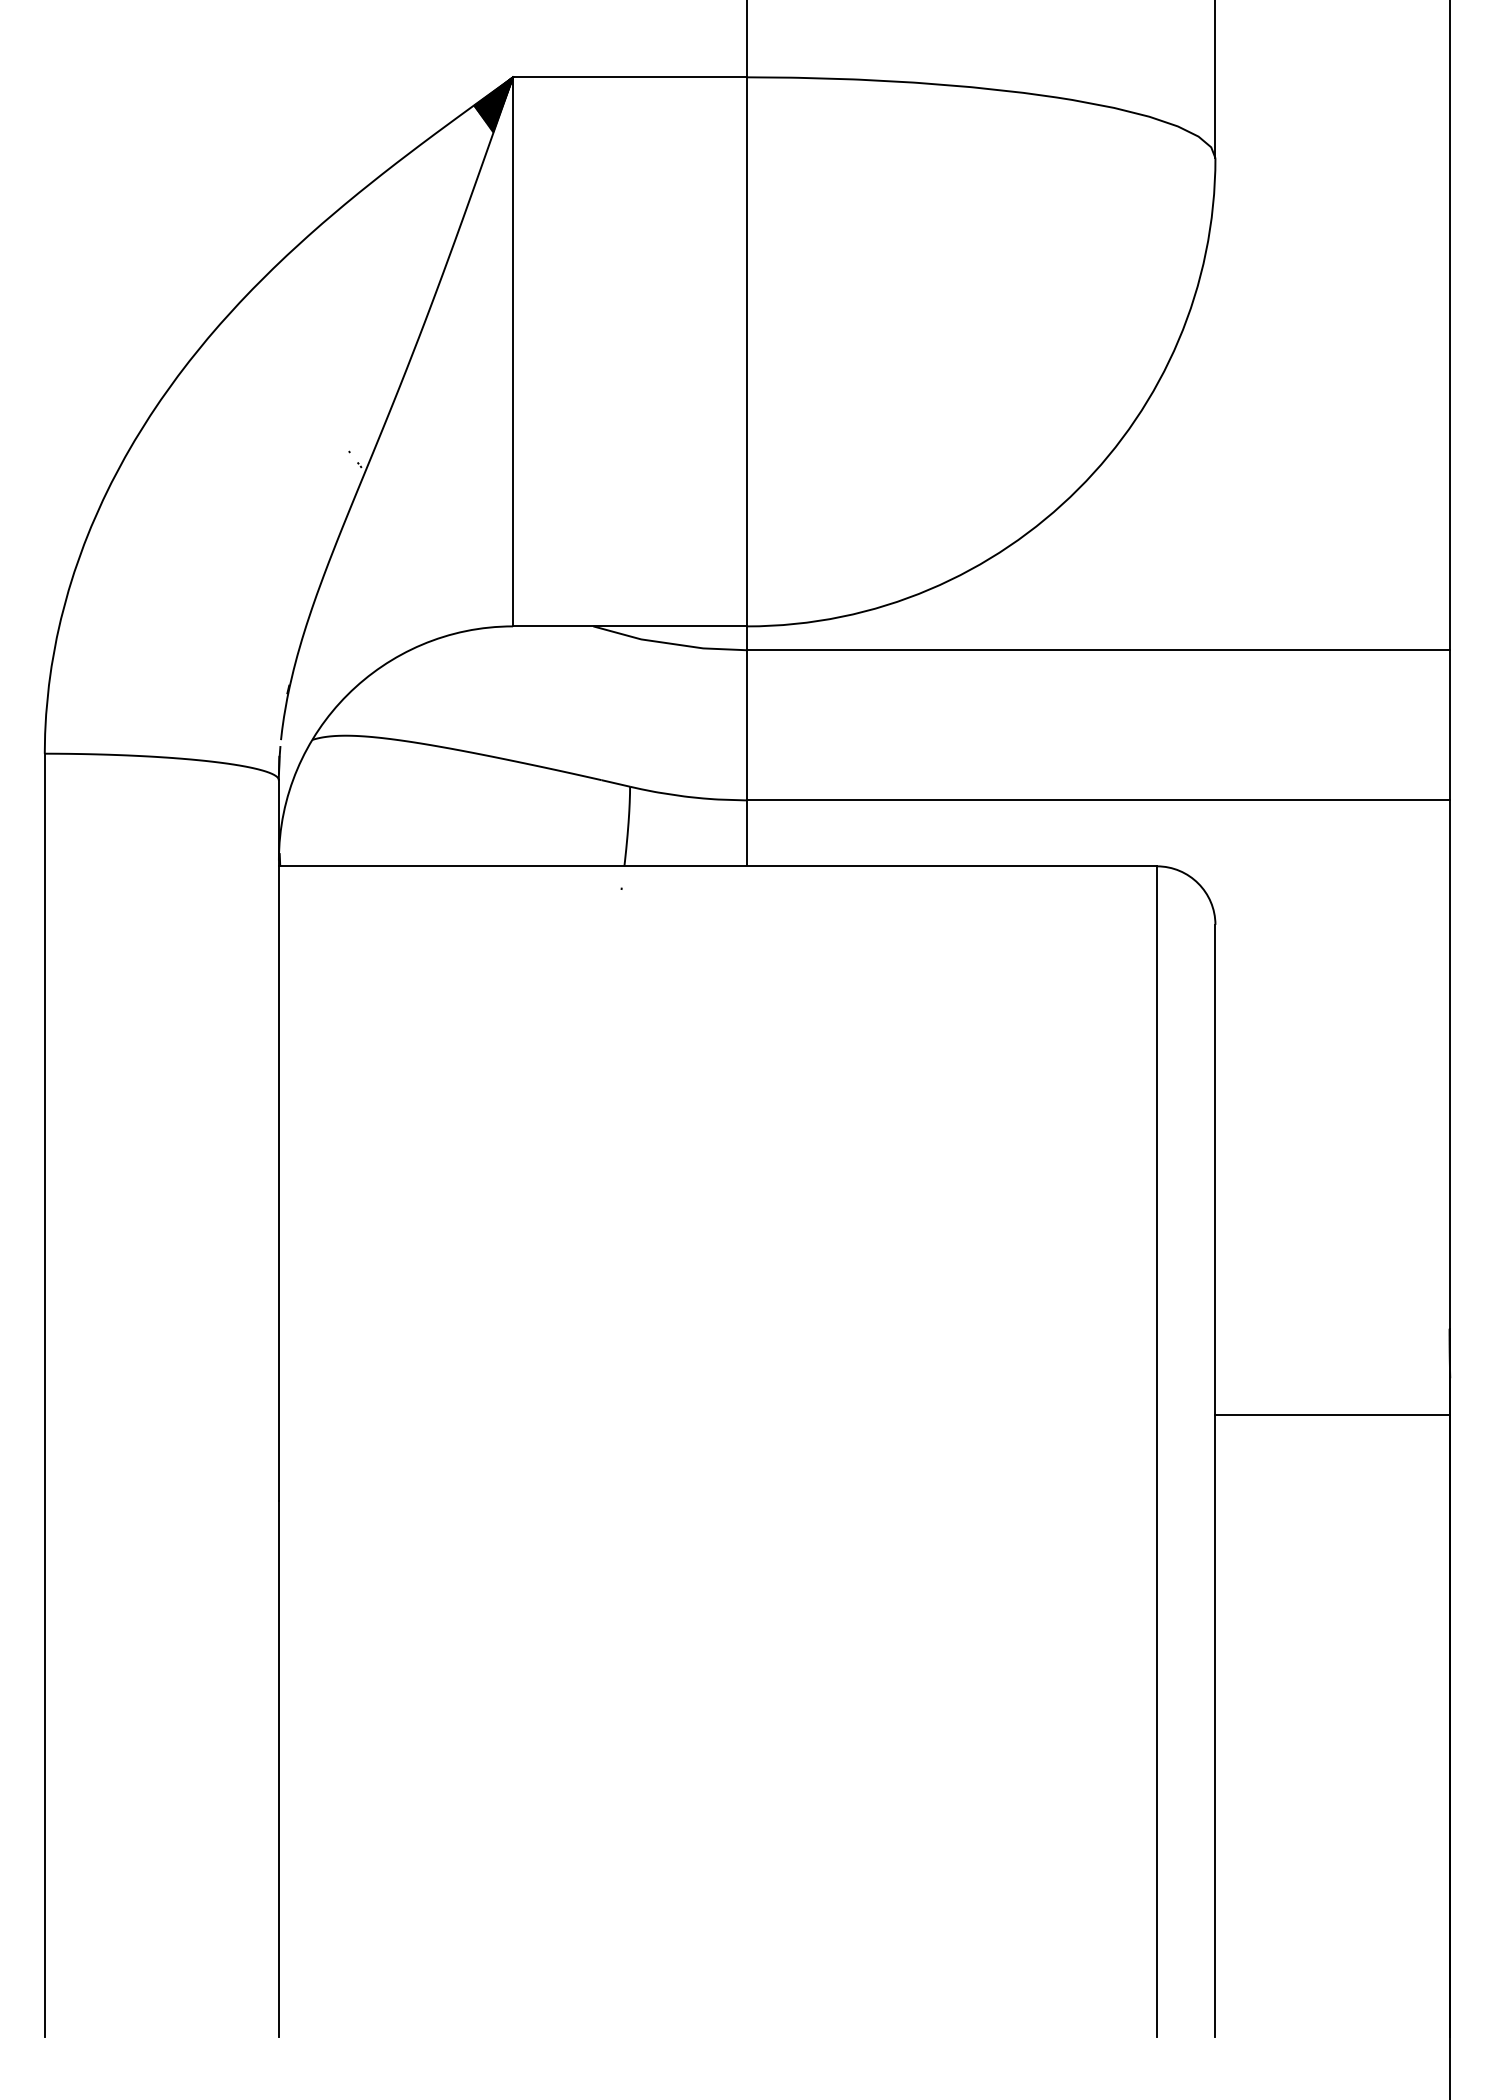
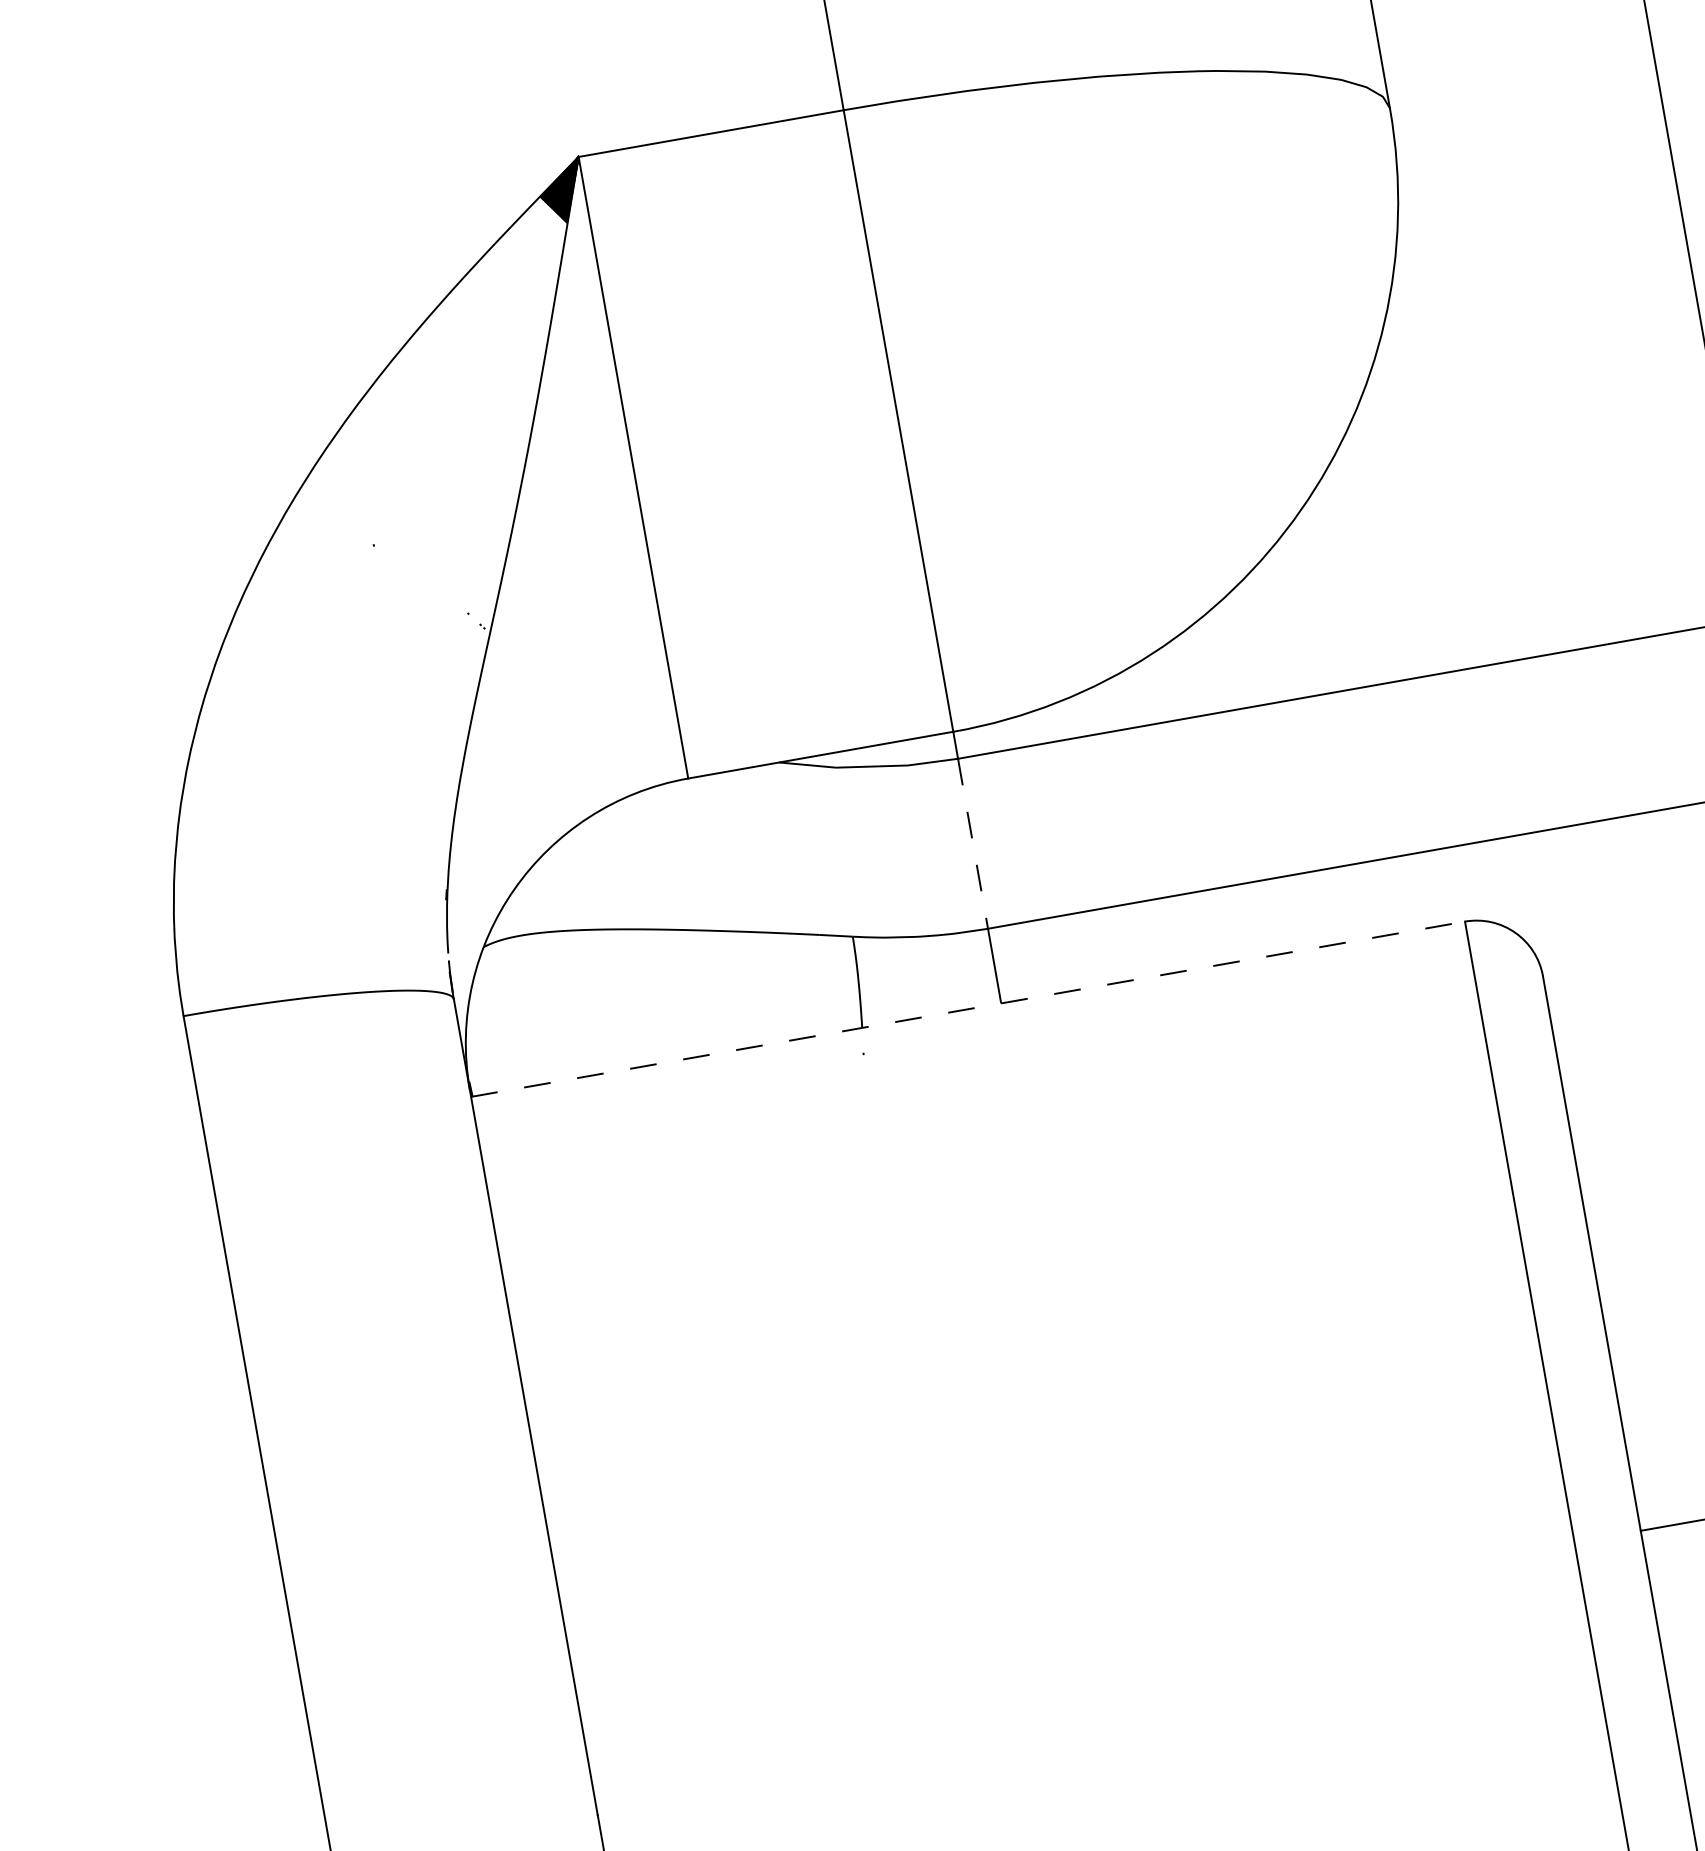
line: (747, 725) -> (973, 843), solid -> dashed
line: (717, 866) -> (967, 1009), solid -> dashed

